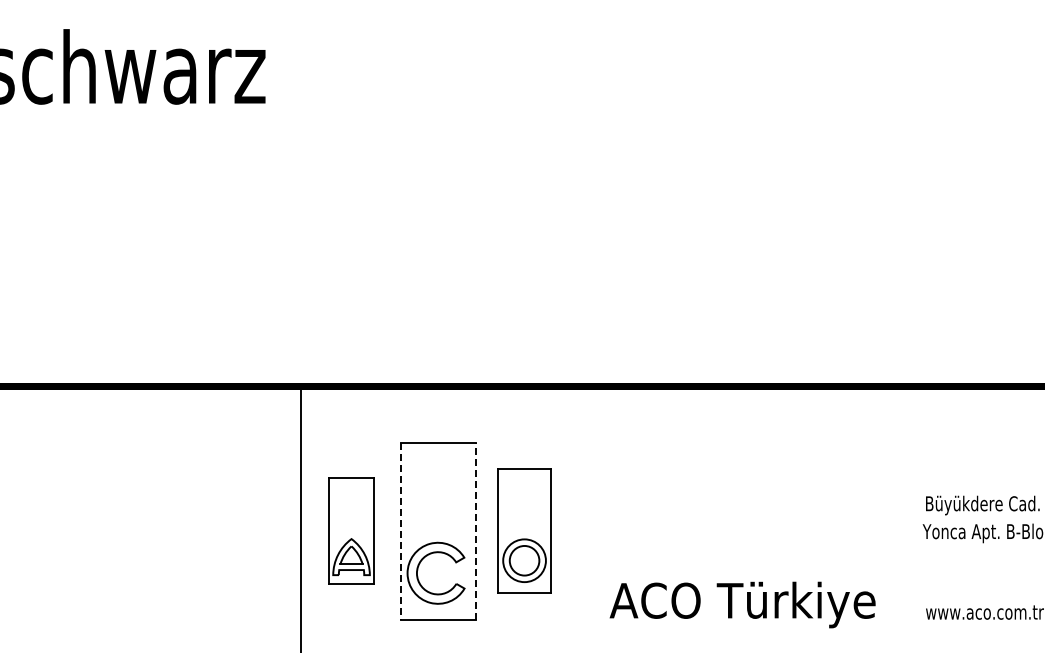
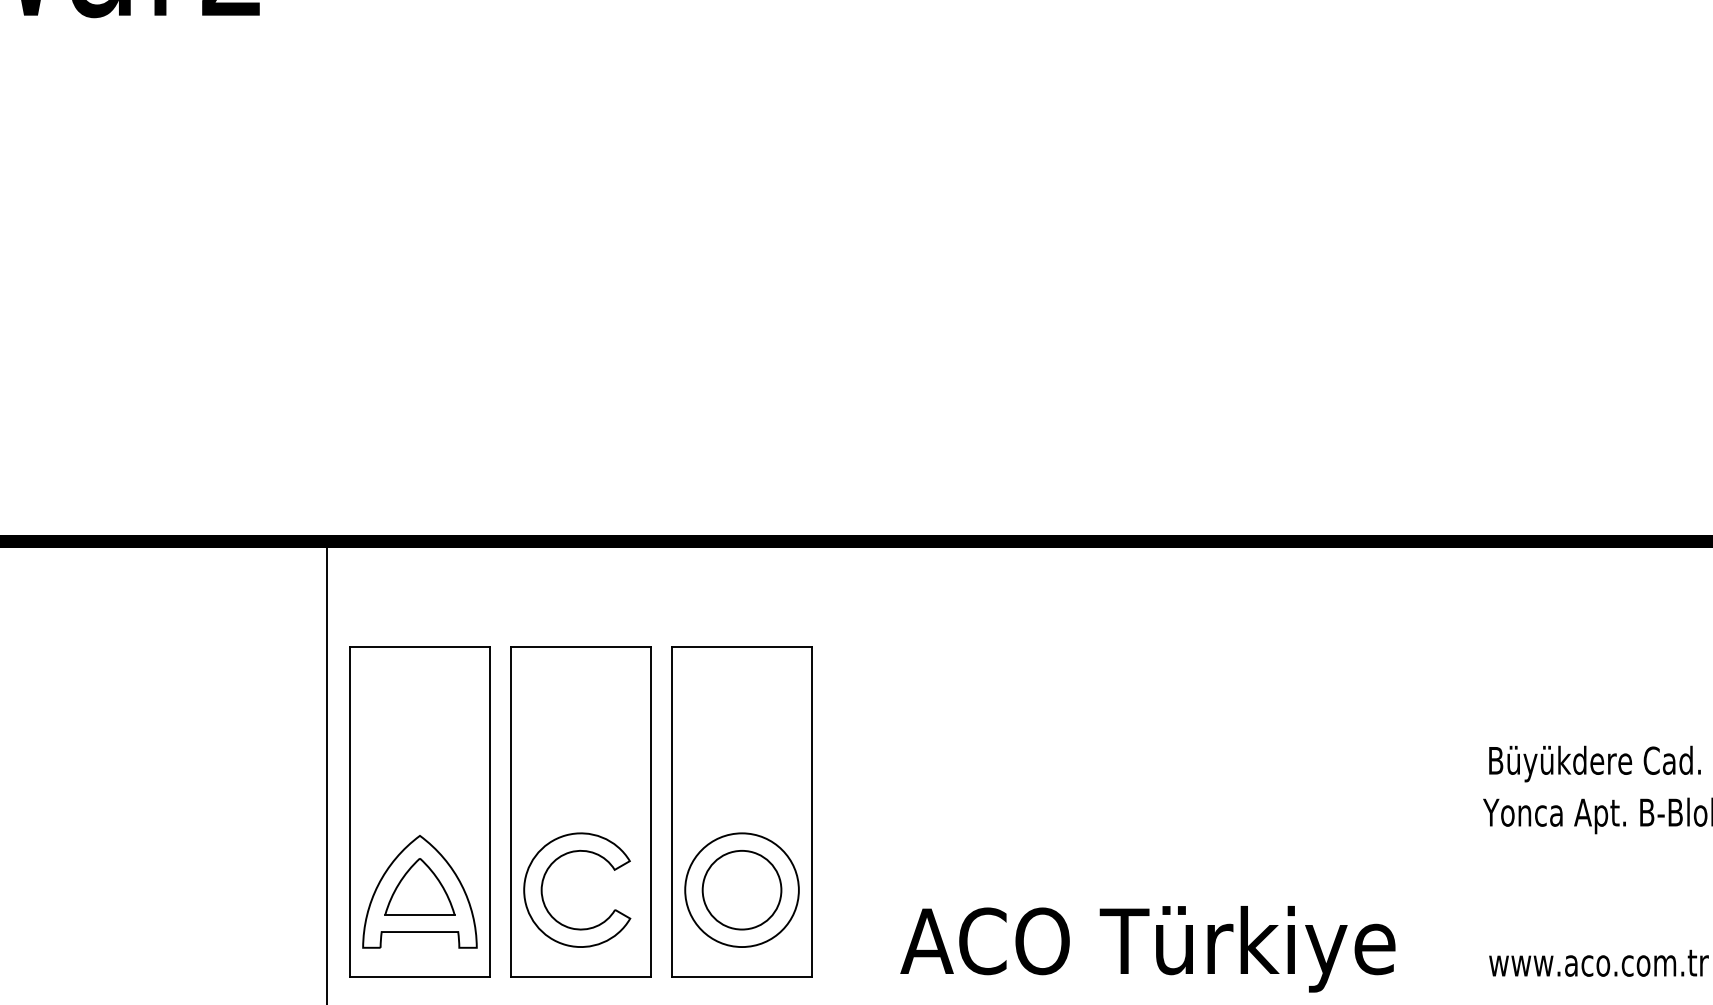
part: (351, 531) -> (419, 812), size x1.67
line: (400, 531) -> (511, 812), dashed -> solid
line: (475, 531) -> (650, 812), dashed -> solid
part: (524, 531) -> (741, 812), size x1.43

